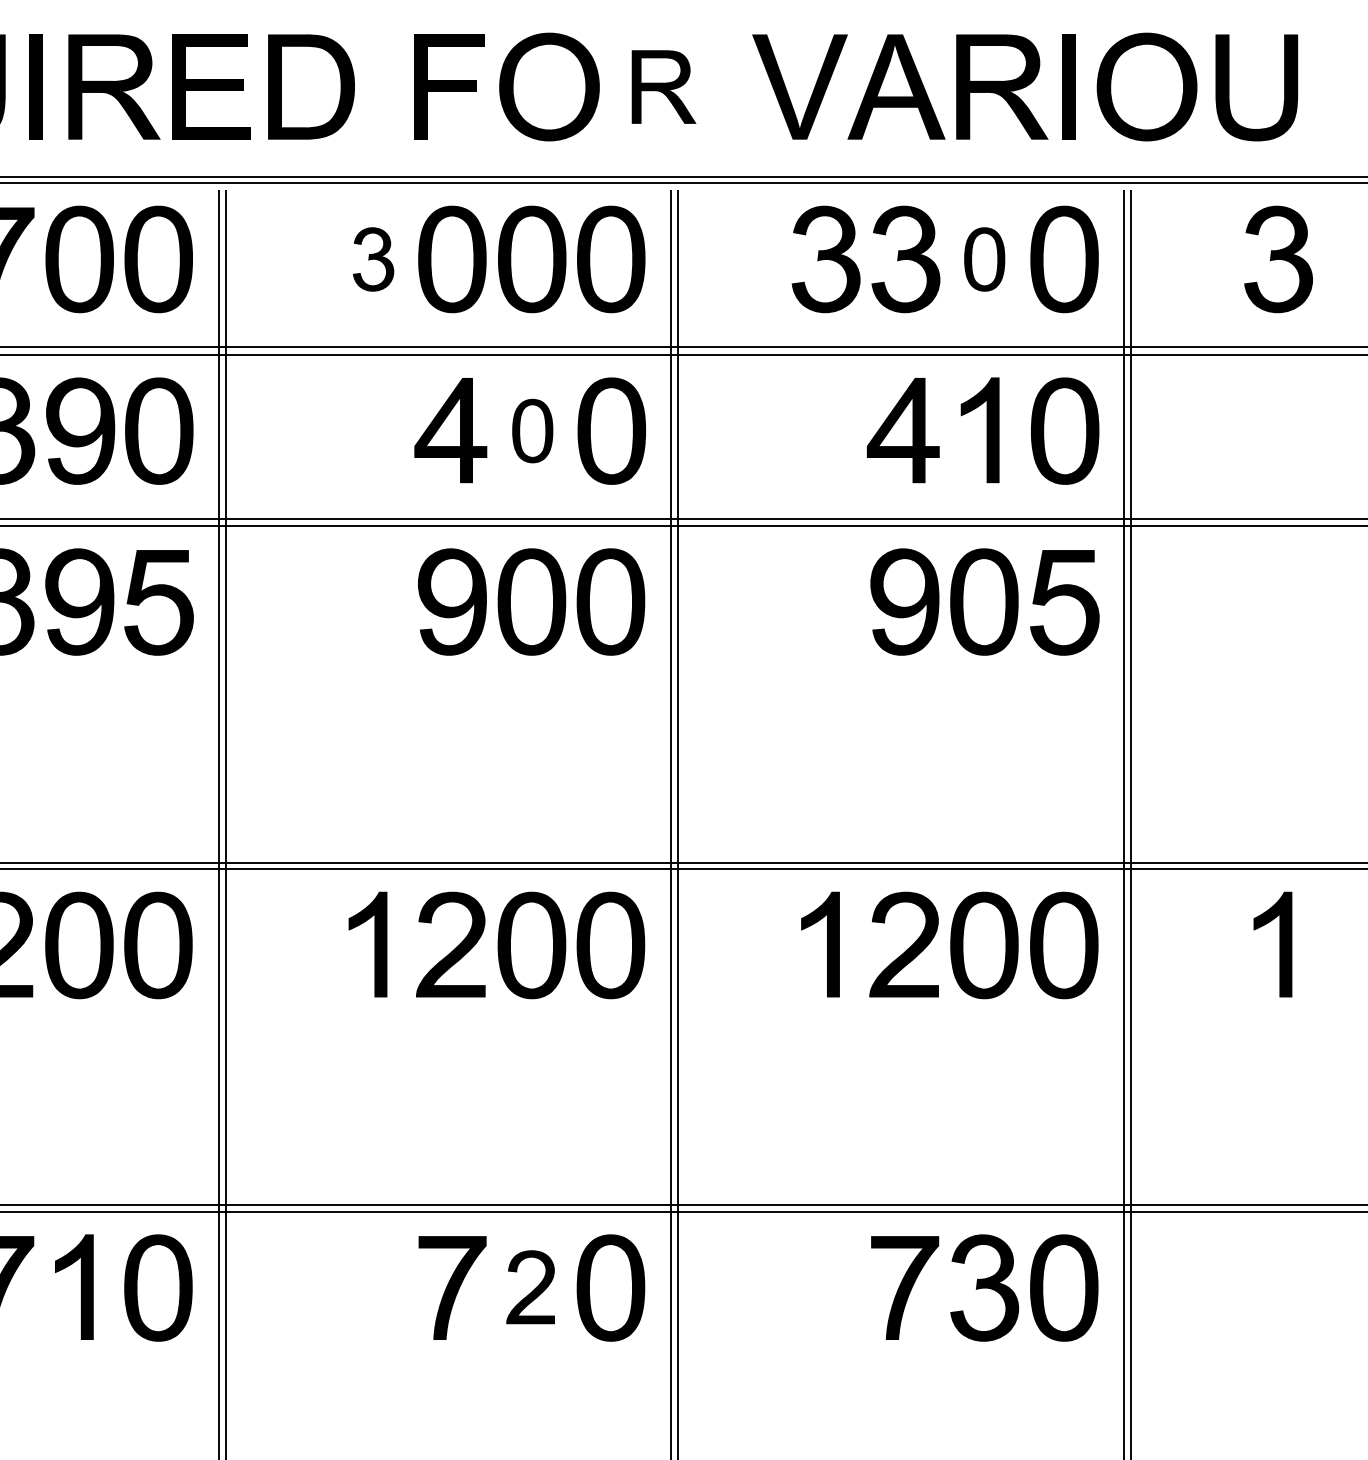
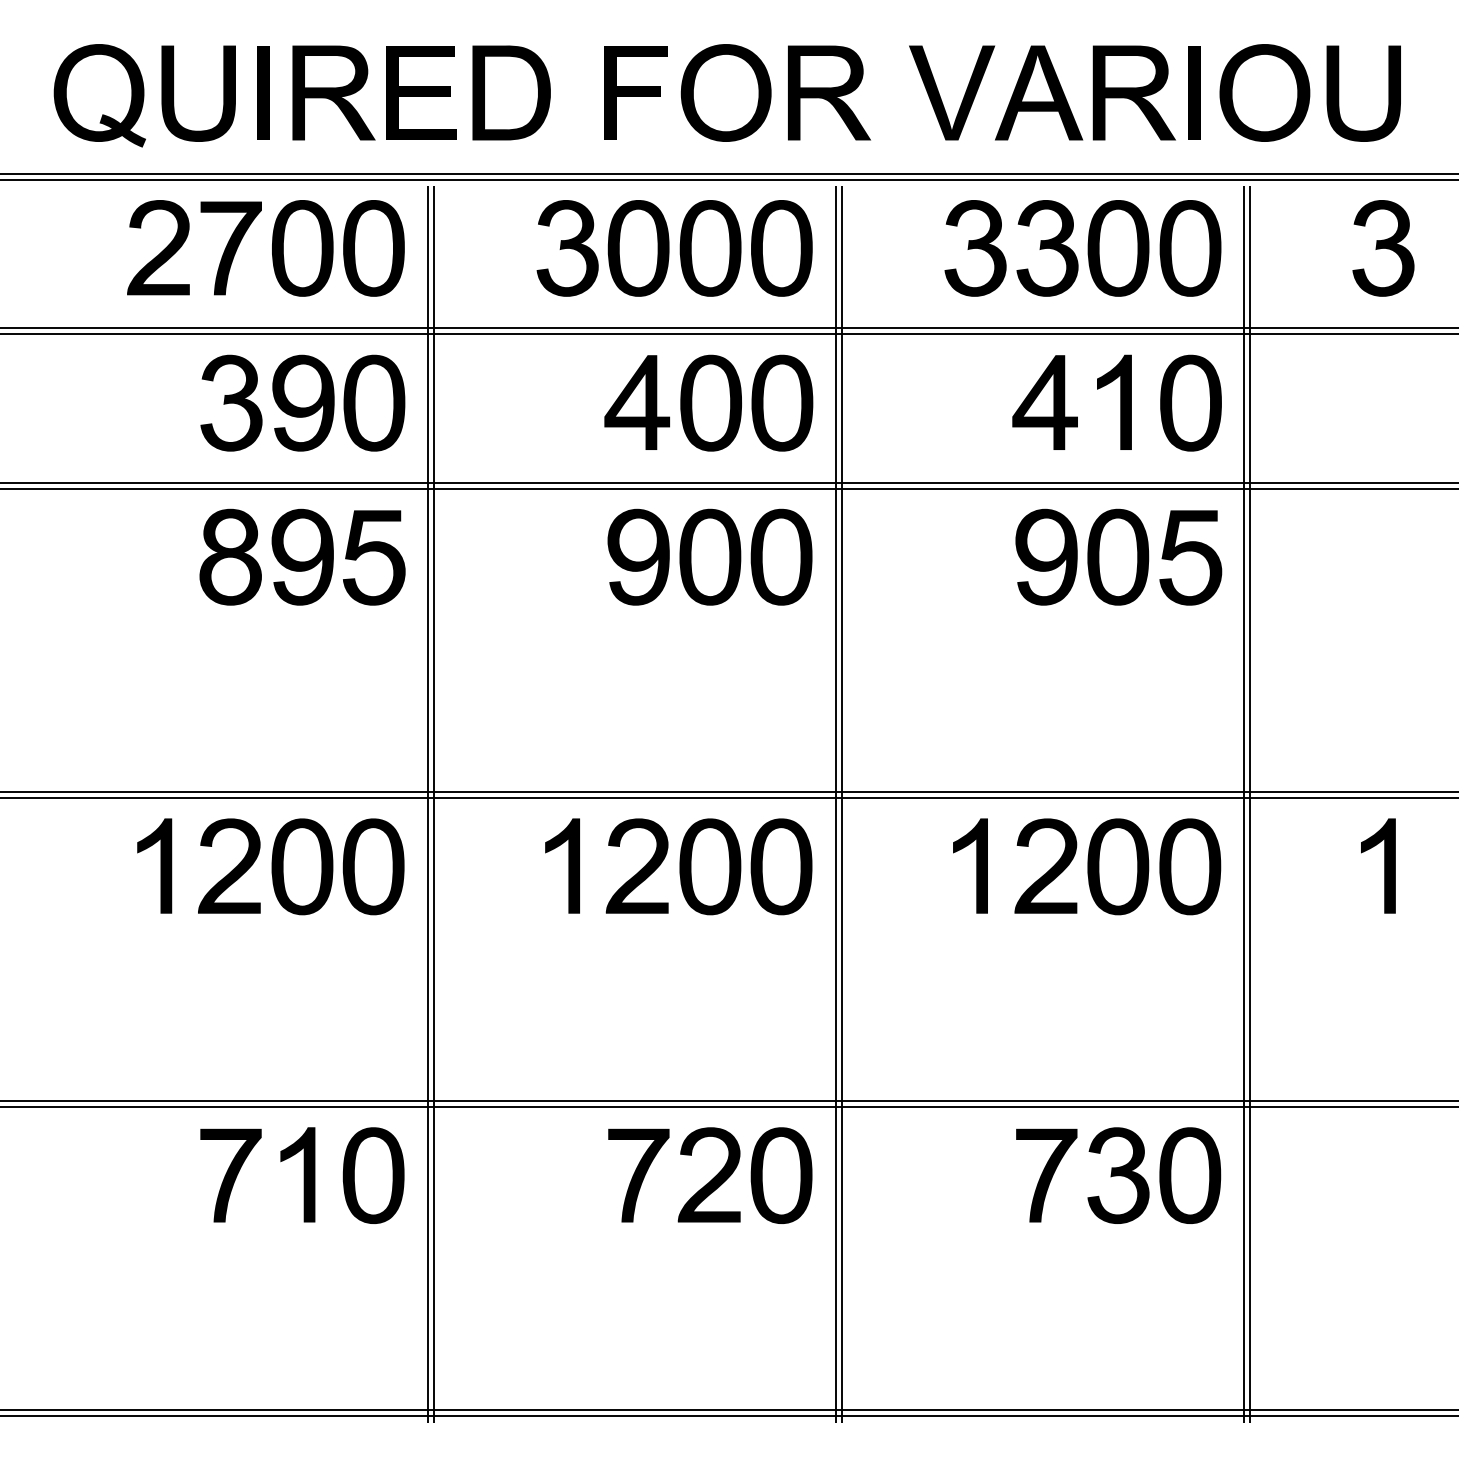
part: (664, 86) -> (829, 92), size x1.43
part: (373, 259) -> (567, 248), size x1.67
part: (984, 259) -> (1118, 248), size x1.67
part: (532, 430) -> (710, 402), size x1.67
part: (529, 1286) -> (708, 1174), size x1.43

